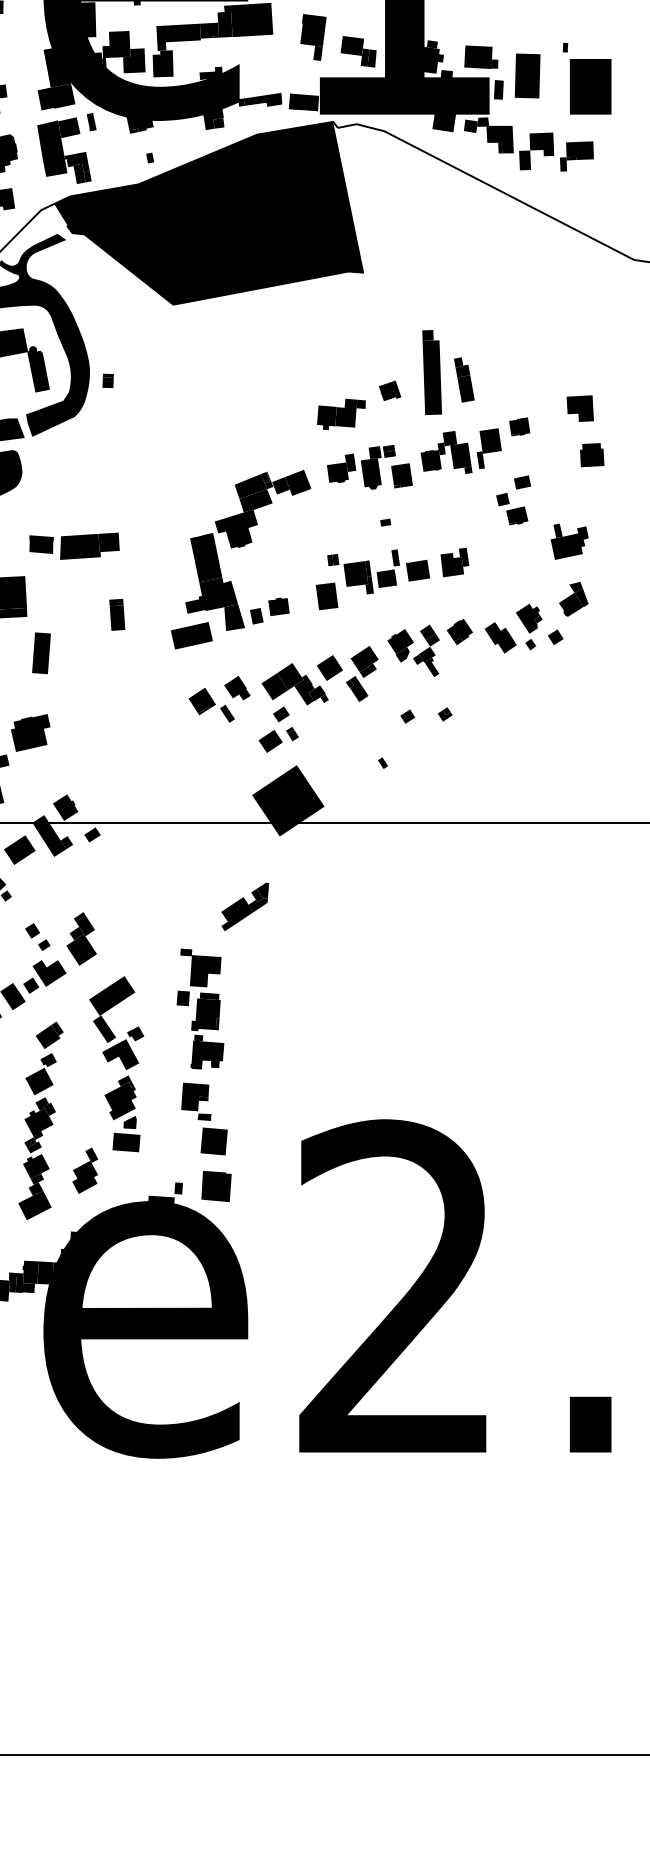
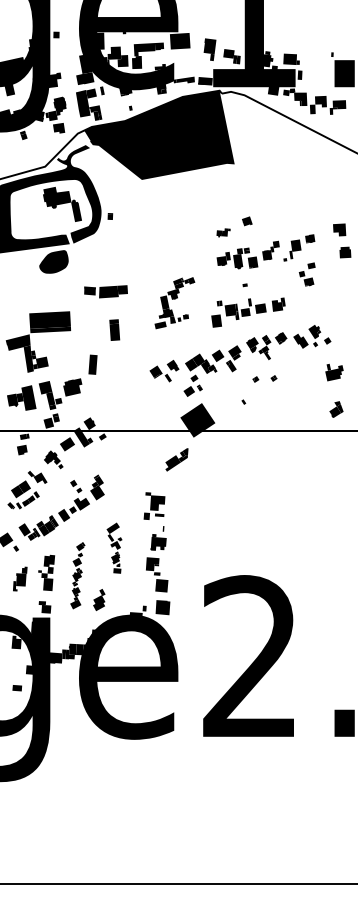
fill: (221, 22) -> (165, 42), removed
fill: (526, 76) -> (313, 68), removed
part: (448, 370) -> (275, 211), removed
part: (341, 413) -> (223, 232), size x0.6
fill: (460, 455) -> (281, 252), removed
part: (569, 541) -> (334, 372), moved
part: (73, 545) -> (105, 291), moved
part: (240, 558) -> (174, 302), size x0.6
part: (573, 599) -> (336, 409), moved
part: (116, 613) -> (114, 329), size x1.4
part: (40, 652) -> (92, 364), moved
part: (244, 906) -> (176, 459), moved
fill: (205, 1015) -> (157, 524), removed
part: (116, 1062) -> (114, 547), size x0.6
part: (40, 1120) -> (77, 575), size x0.7

